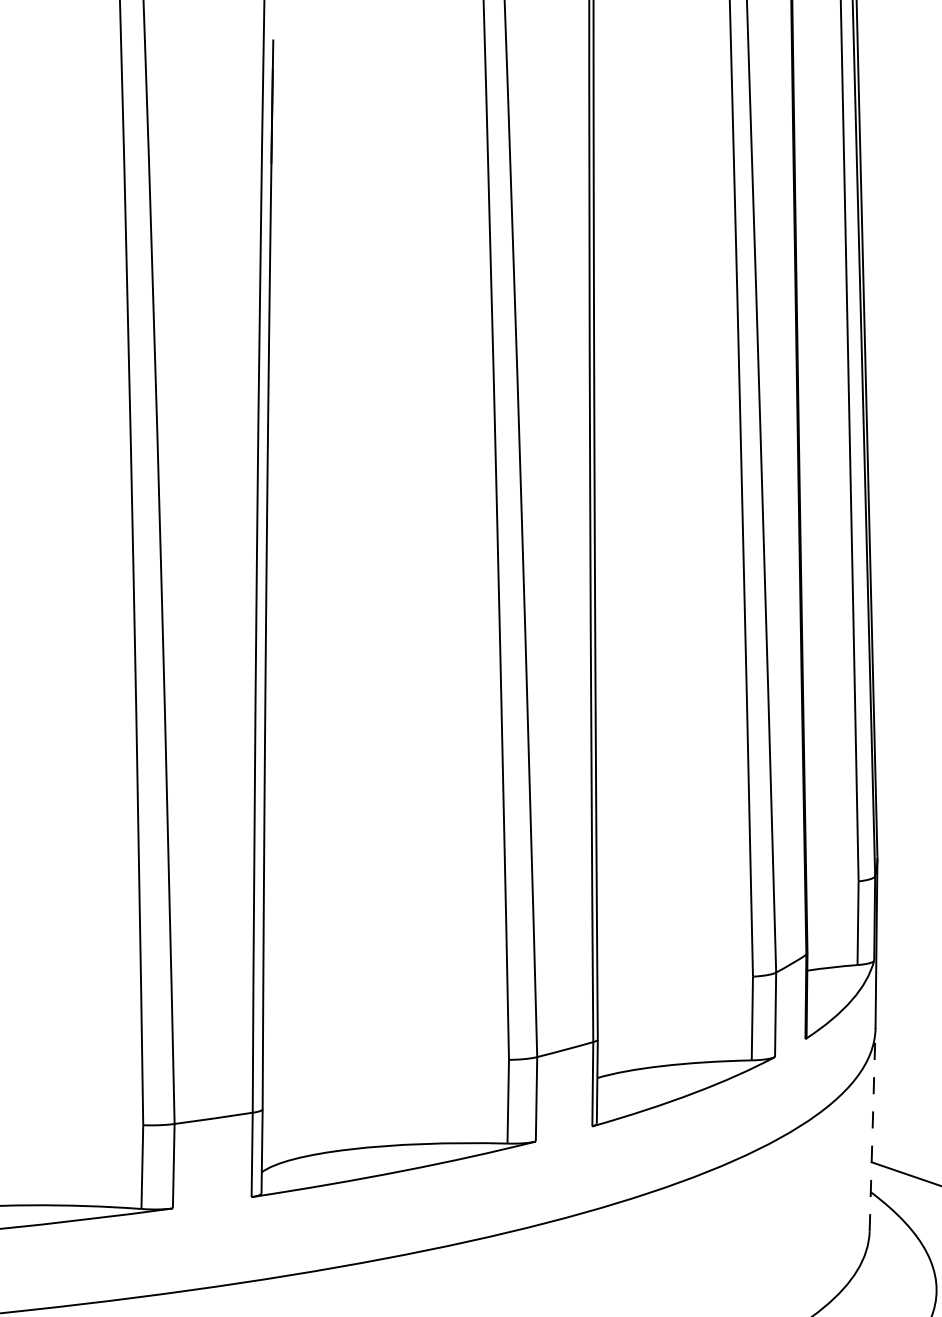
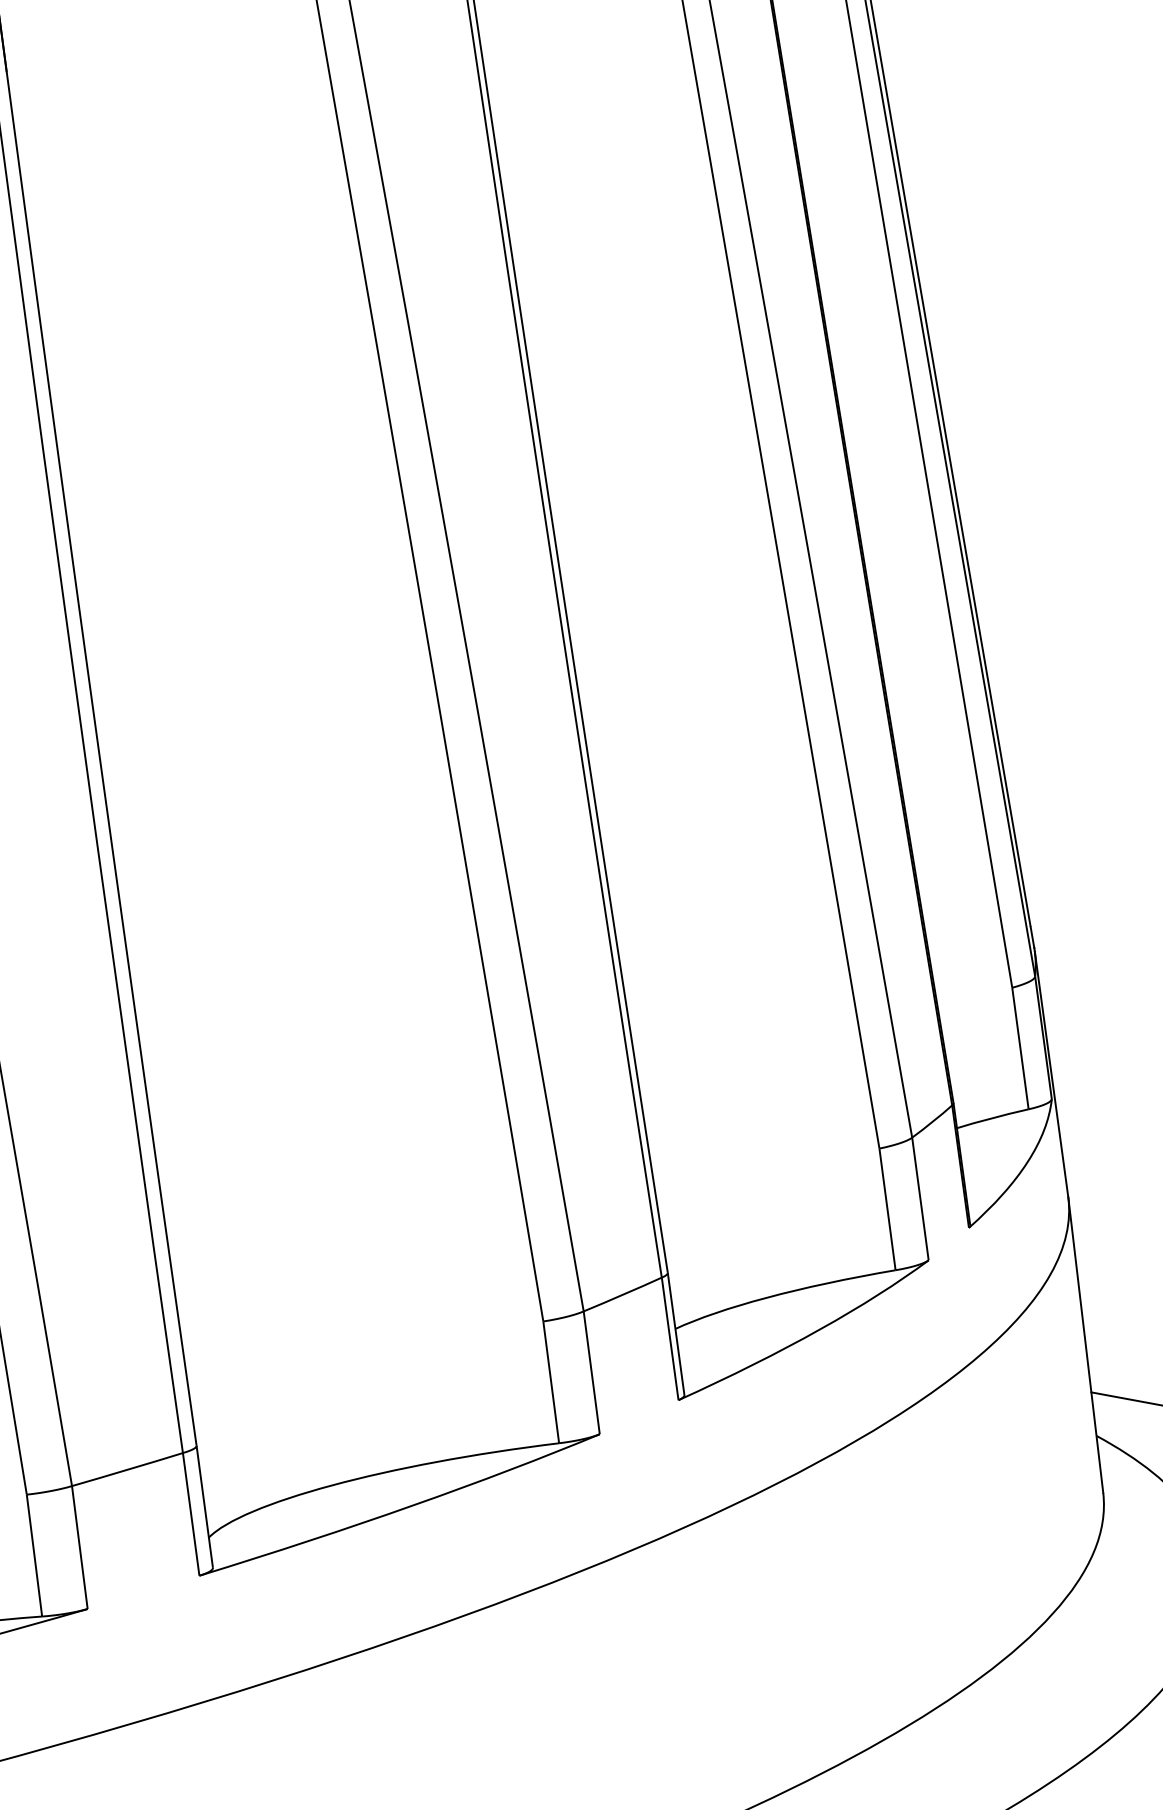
line: (872, 1129) -> (1085, 1344), dashed -> solid

